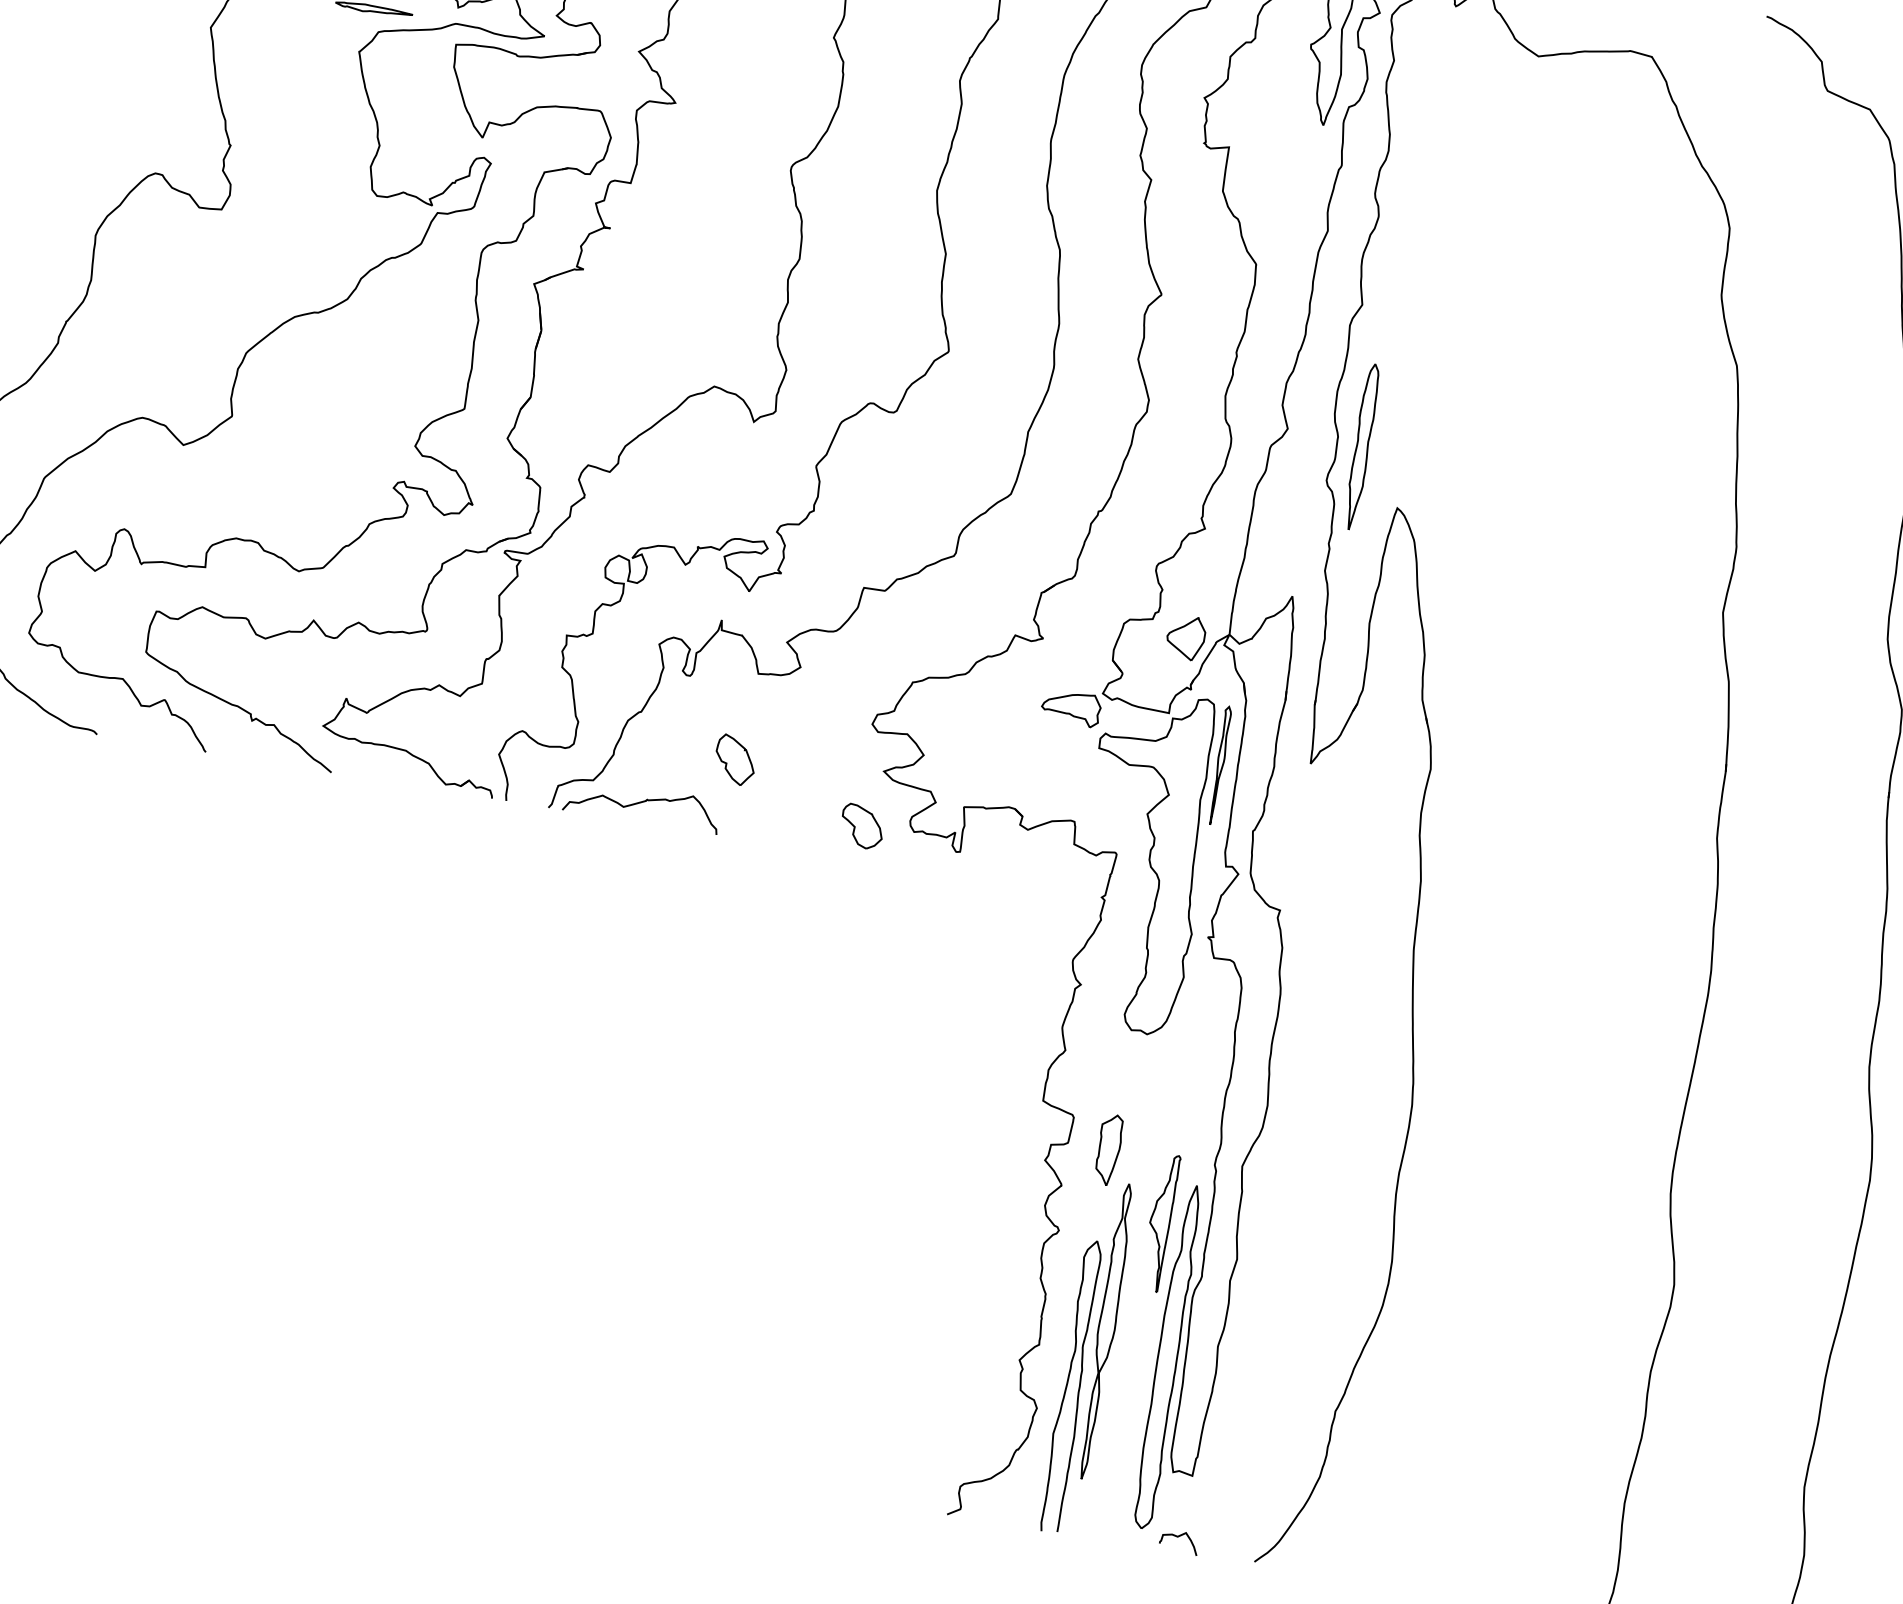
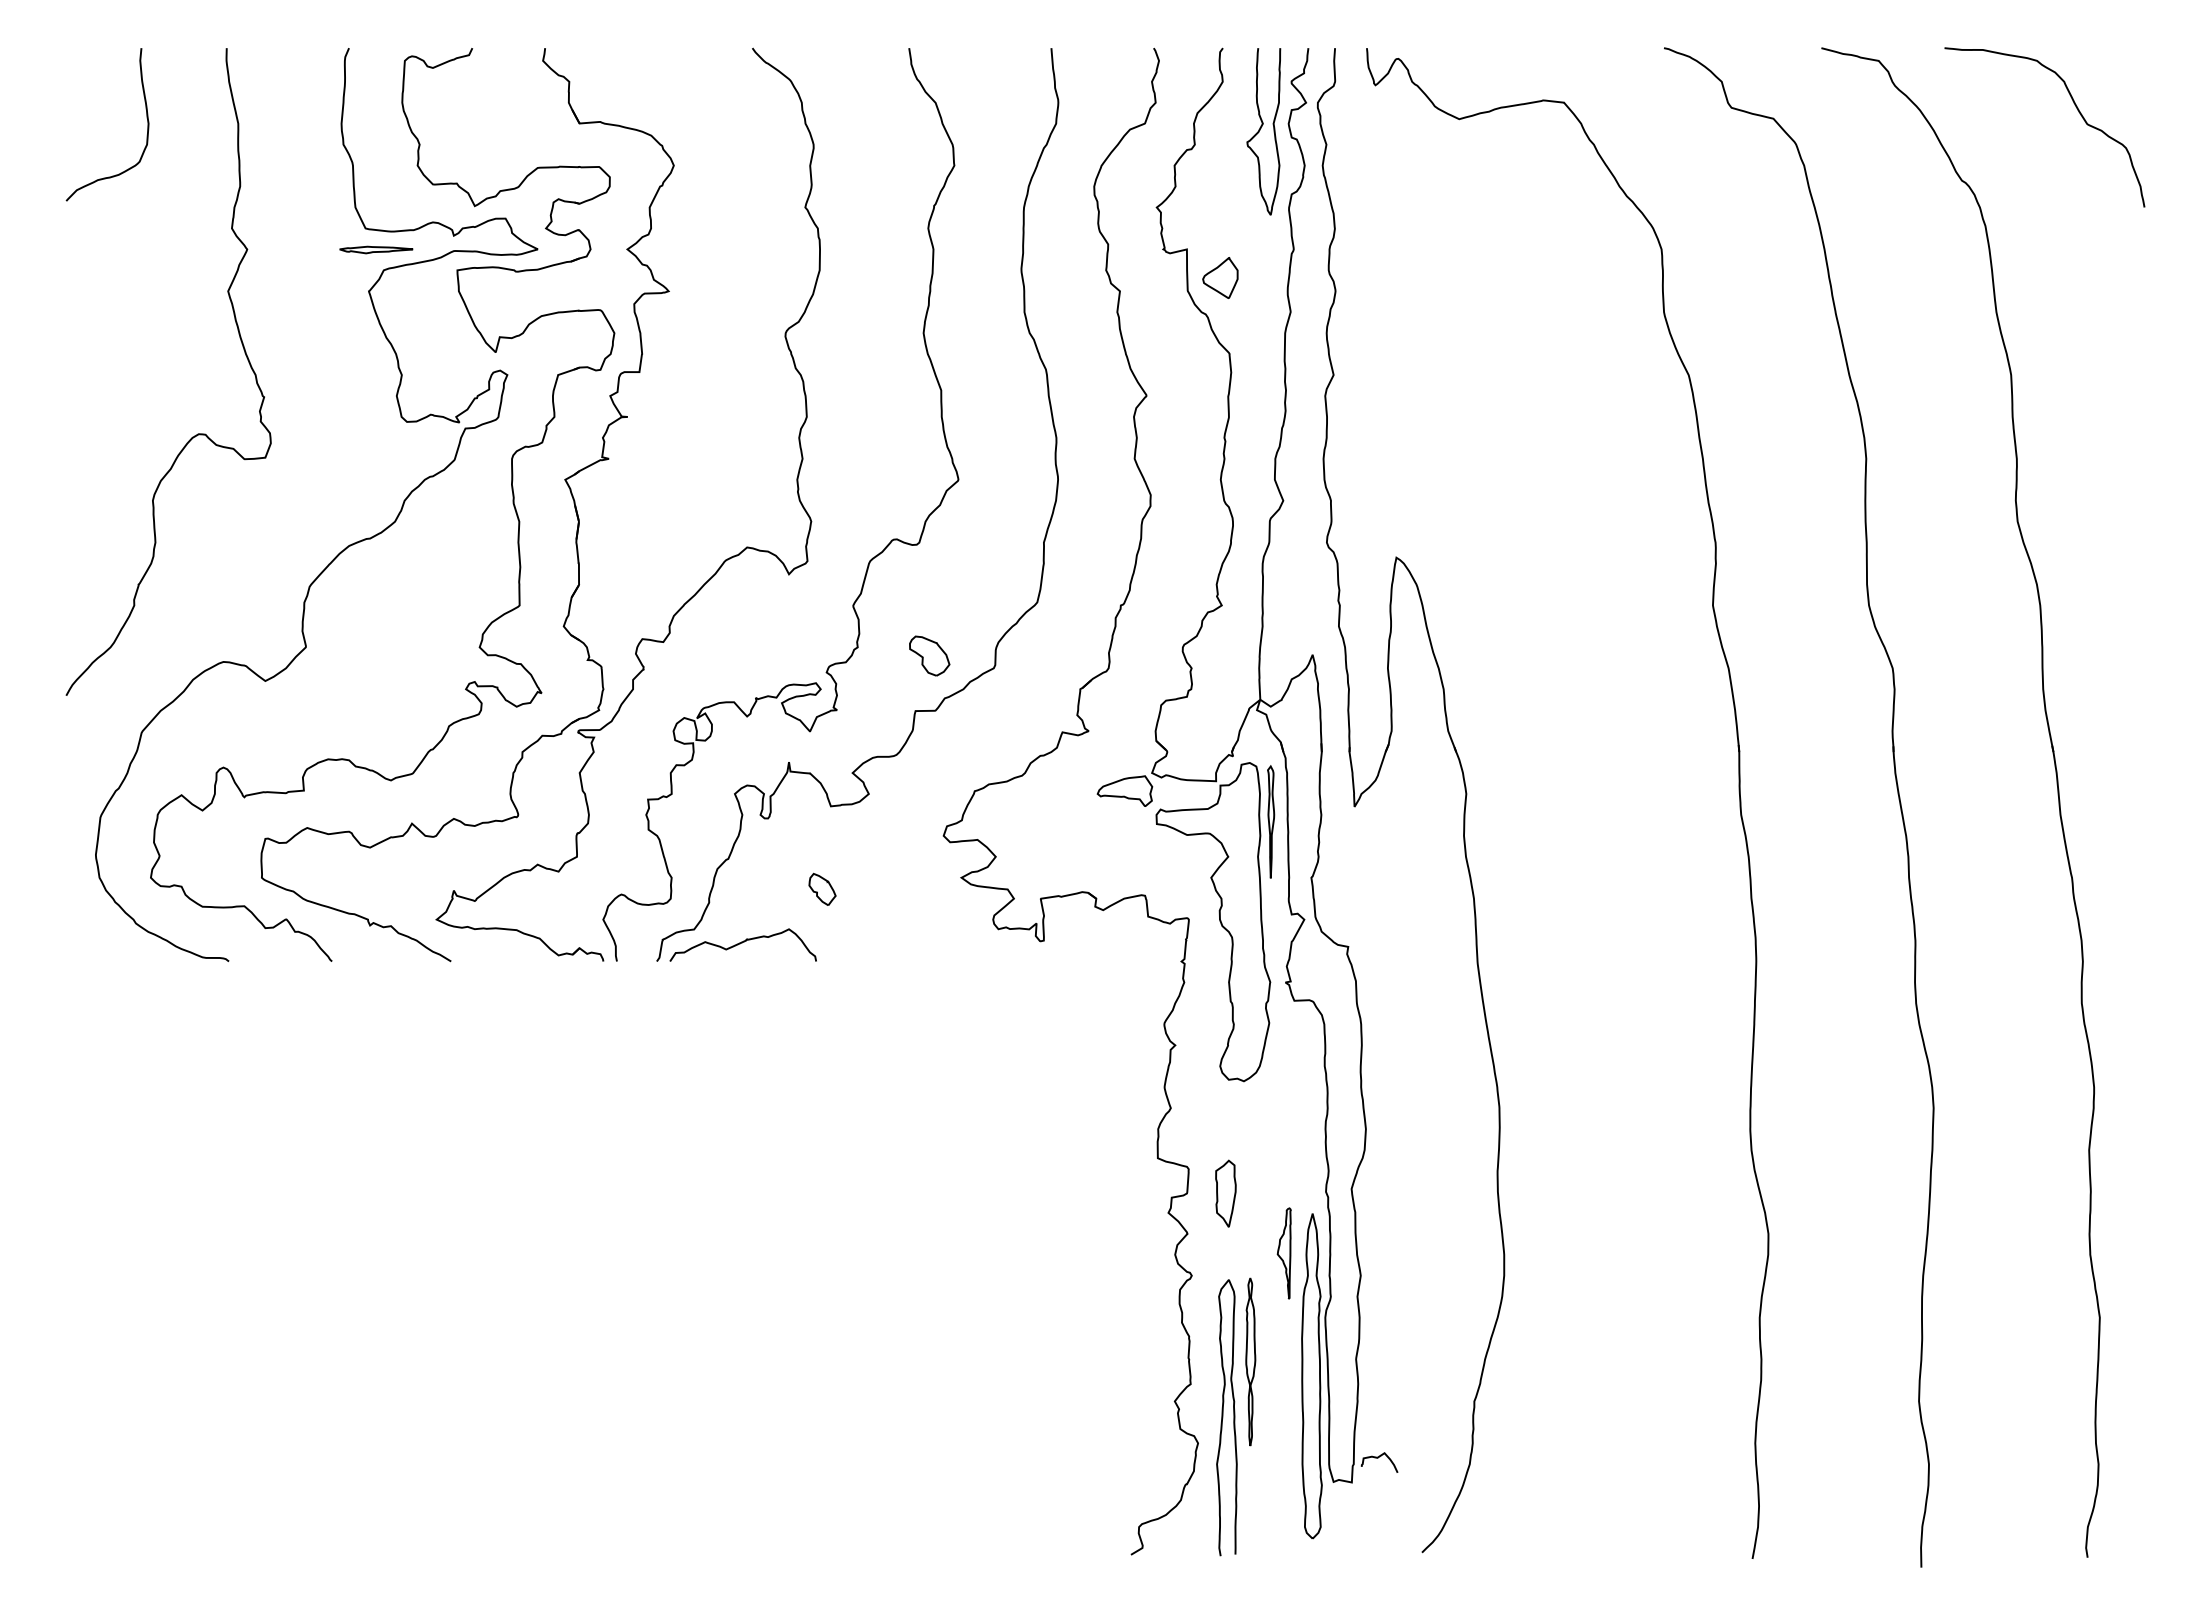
part: (1361, 447) -> (1354, 506), removed
part: (1186, 637) -> (1220, 277), moved
part: (735, 760) -> (822, 889), size x0.7
part: (862, 826) -> (929, 655), moved
part: (1160, 1222) -> (1284, 1253), size x0.7
part: (1106, 1331) -> (1250, 1361), size x0.6
curve: (1178, 1537) -> (1378, 1458), moved

